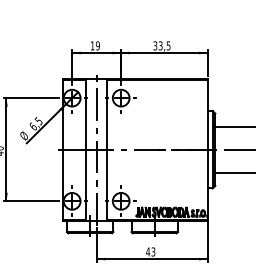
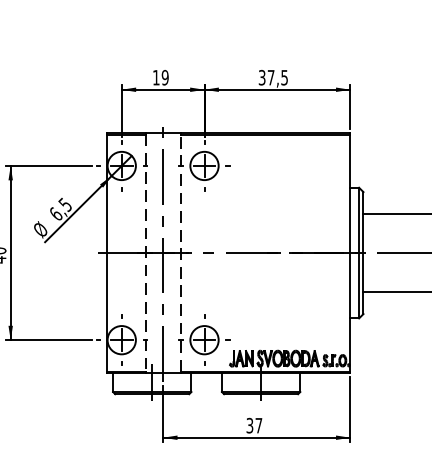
text: (160, 45) -> (270, 77), 33,5 -> 37,5
line: (107, 149) -> (181, 252), solid -> dashed
line: (86, 150) -> (145, 254), solid -> dashed
text: (150, 251) -> (253, 424), 43 -> 37

